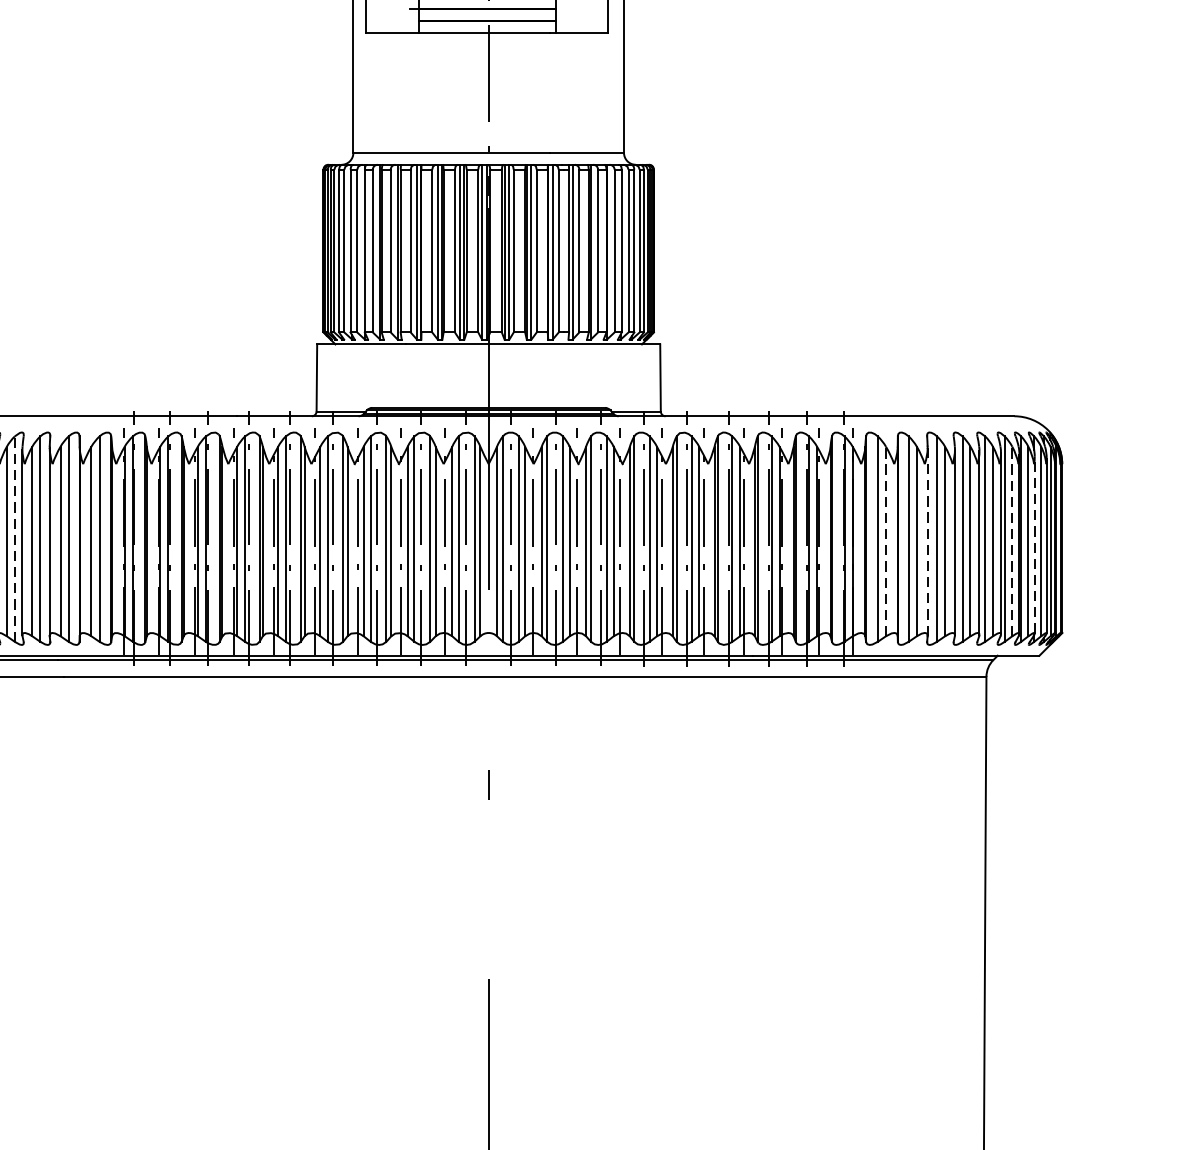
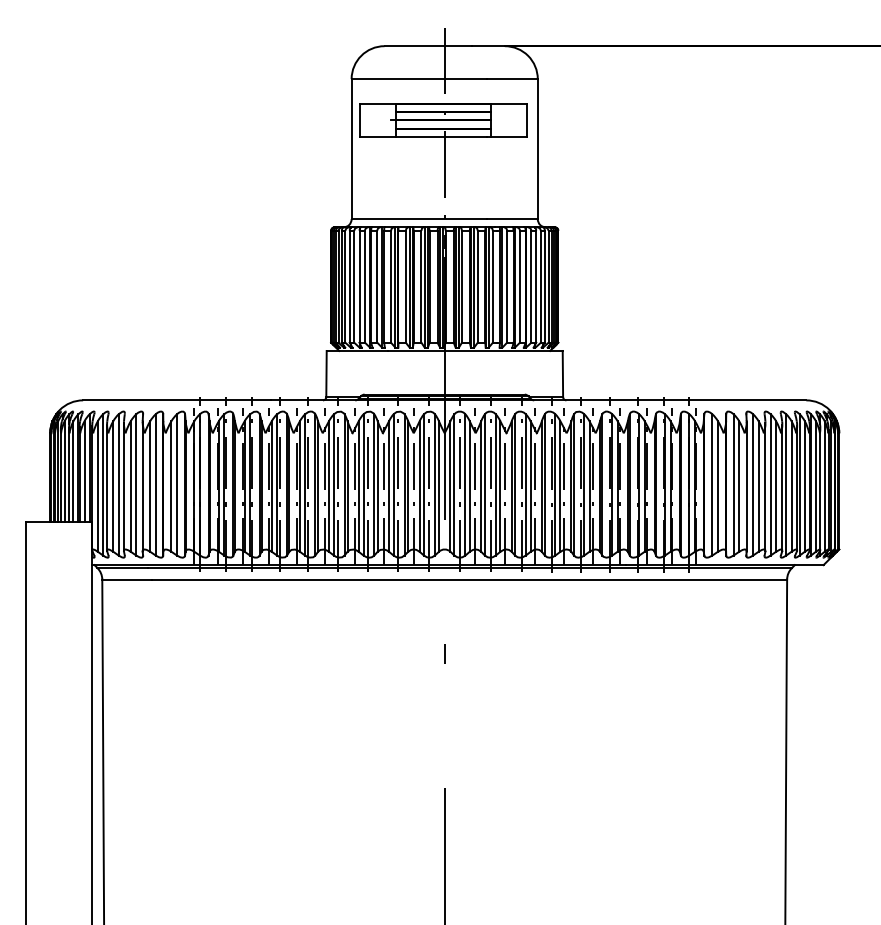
line: (14, 538) -> (118, 484), dashed -> solid
line: (886, 541) -> (718, 486), dashed -> solid
line: (927, 541) -> (746, 486), dashed -> solid
line: (1011, 541) -> (804, 486), dashed -> solid
line: (1034, 545) -> (820, 489), dashed -> solid

